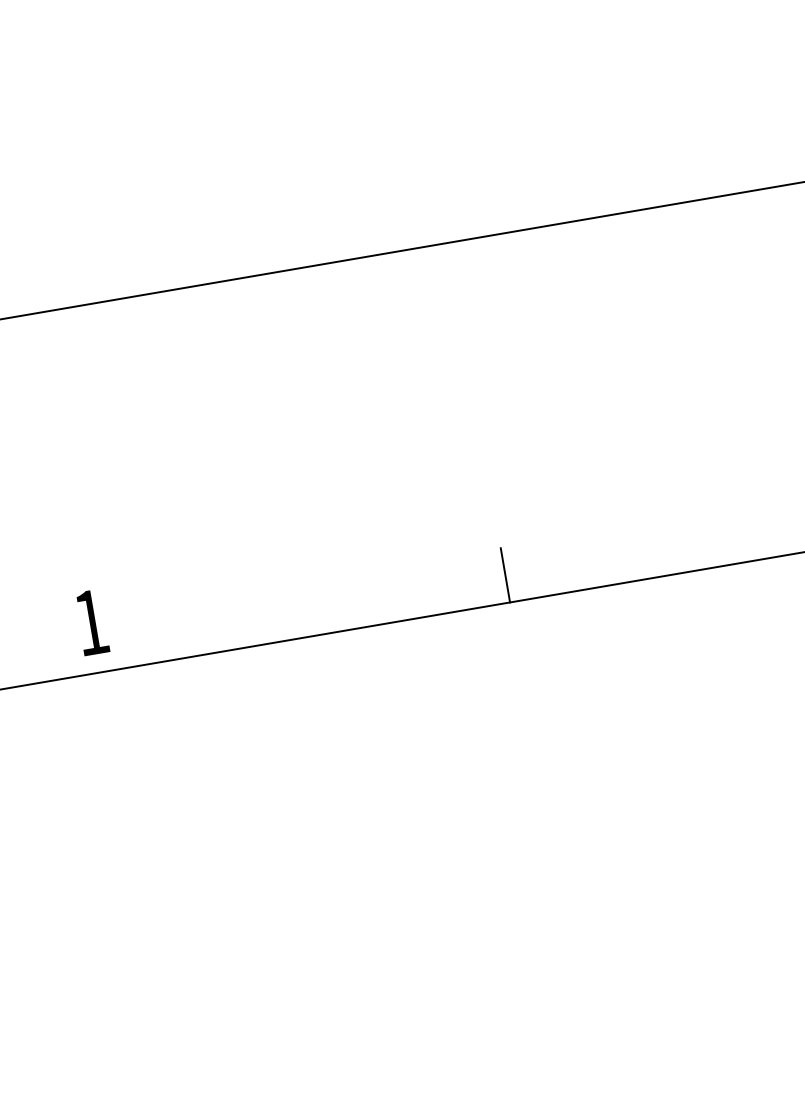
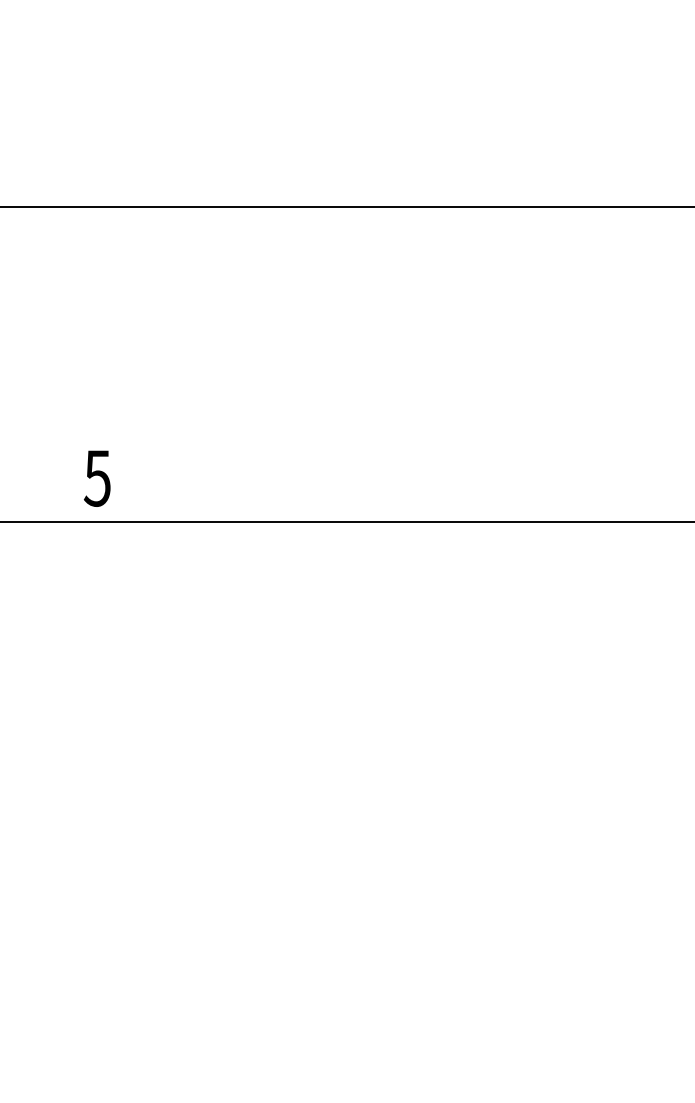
line: (505, 575) -> (456, 498), removed
text: (89, 622) -> (96, 478), 1 -> 5

